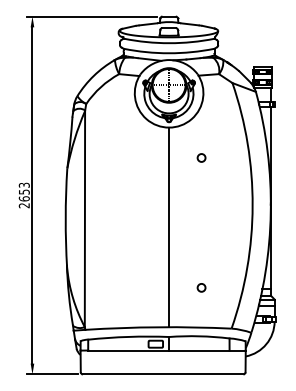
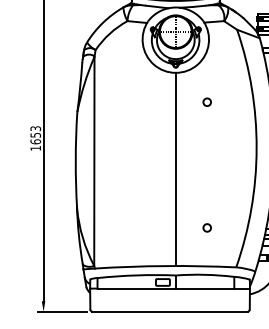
text: (23, 205) -> (34, 148), 2653 -> 1653

